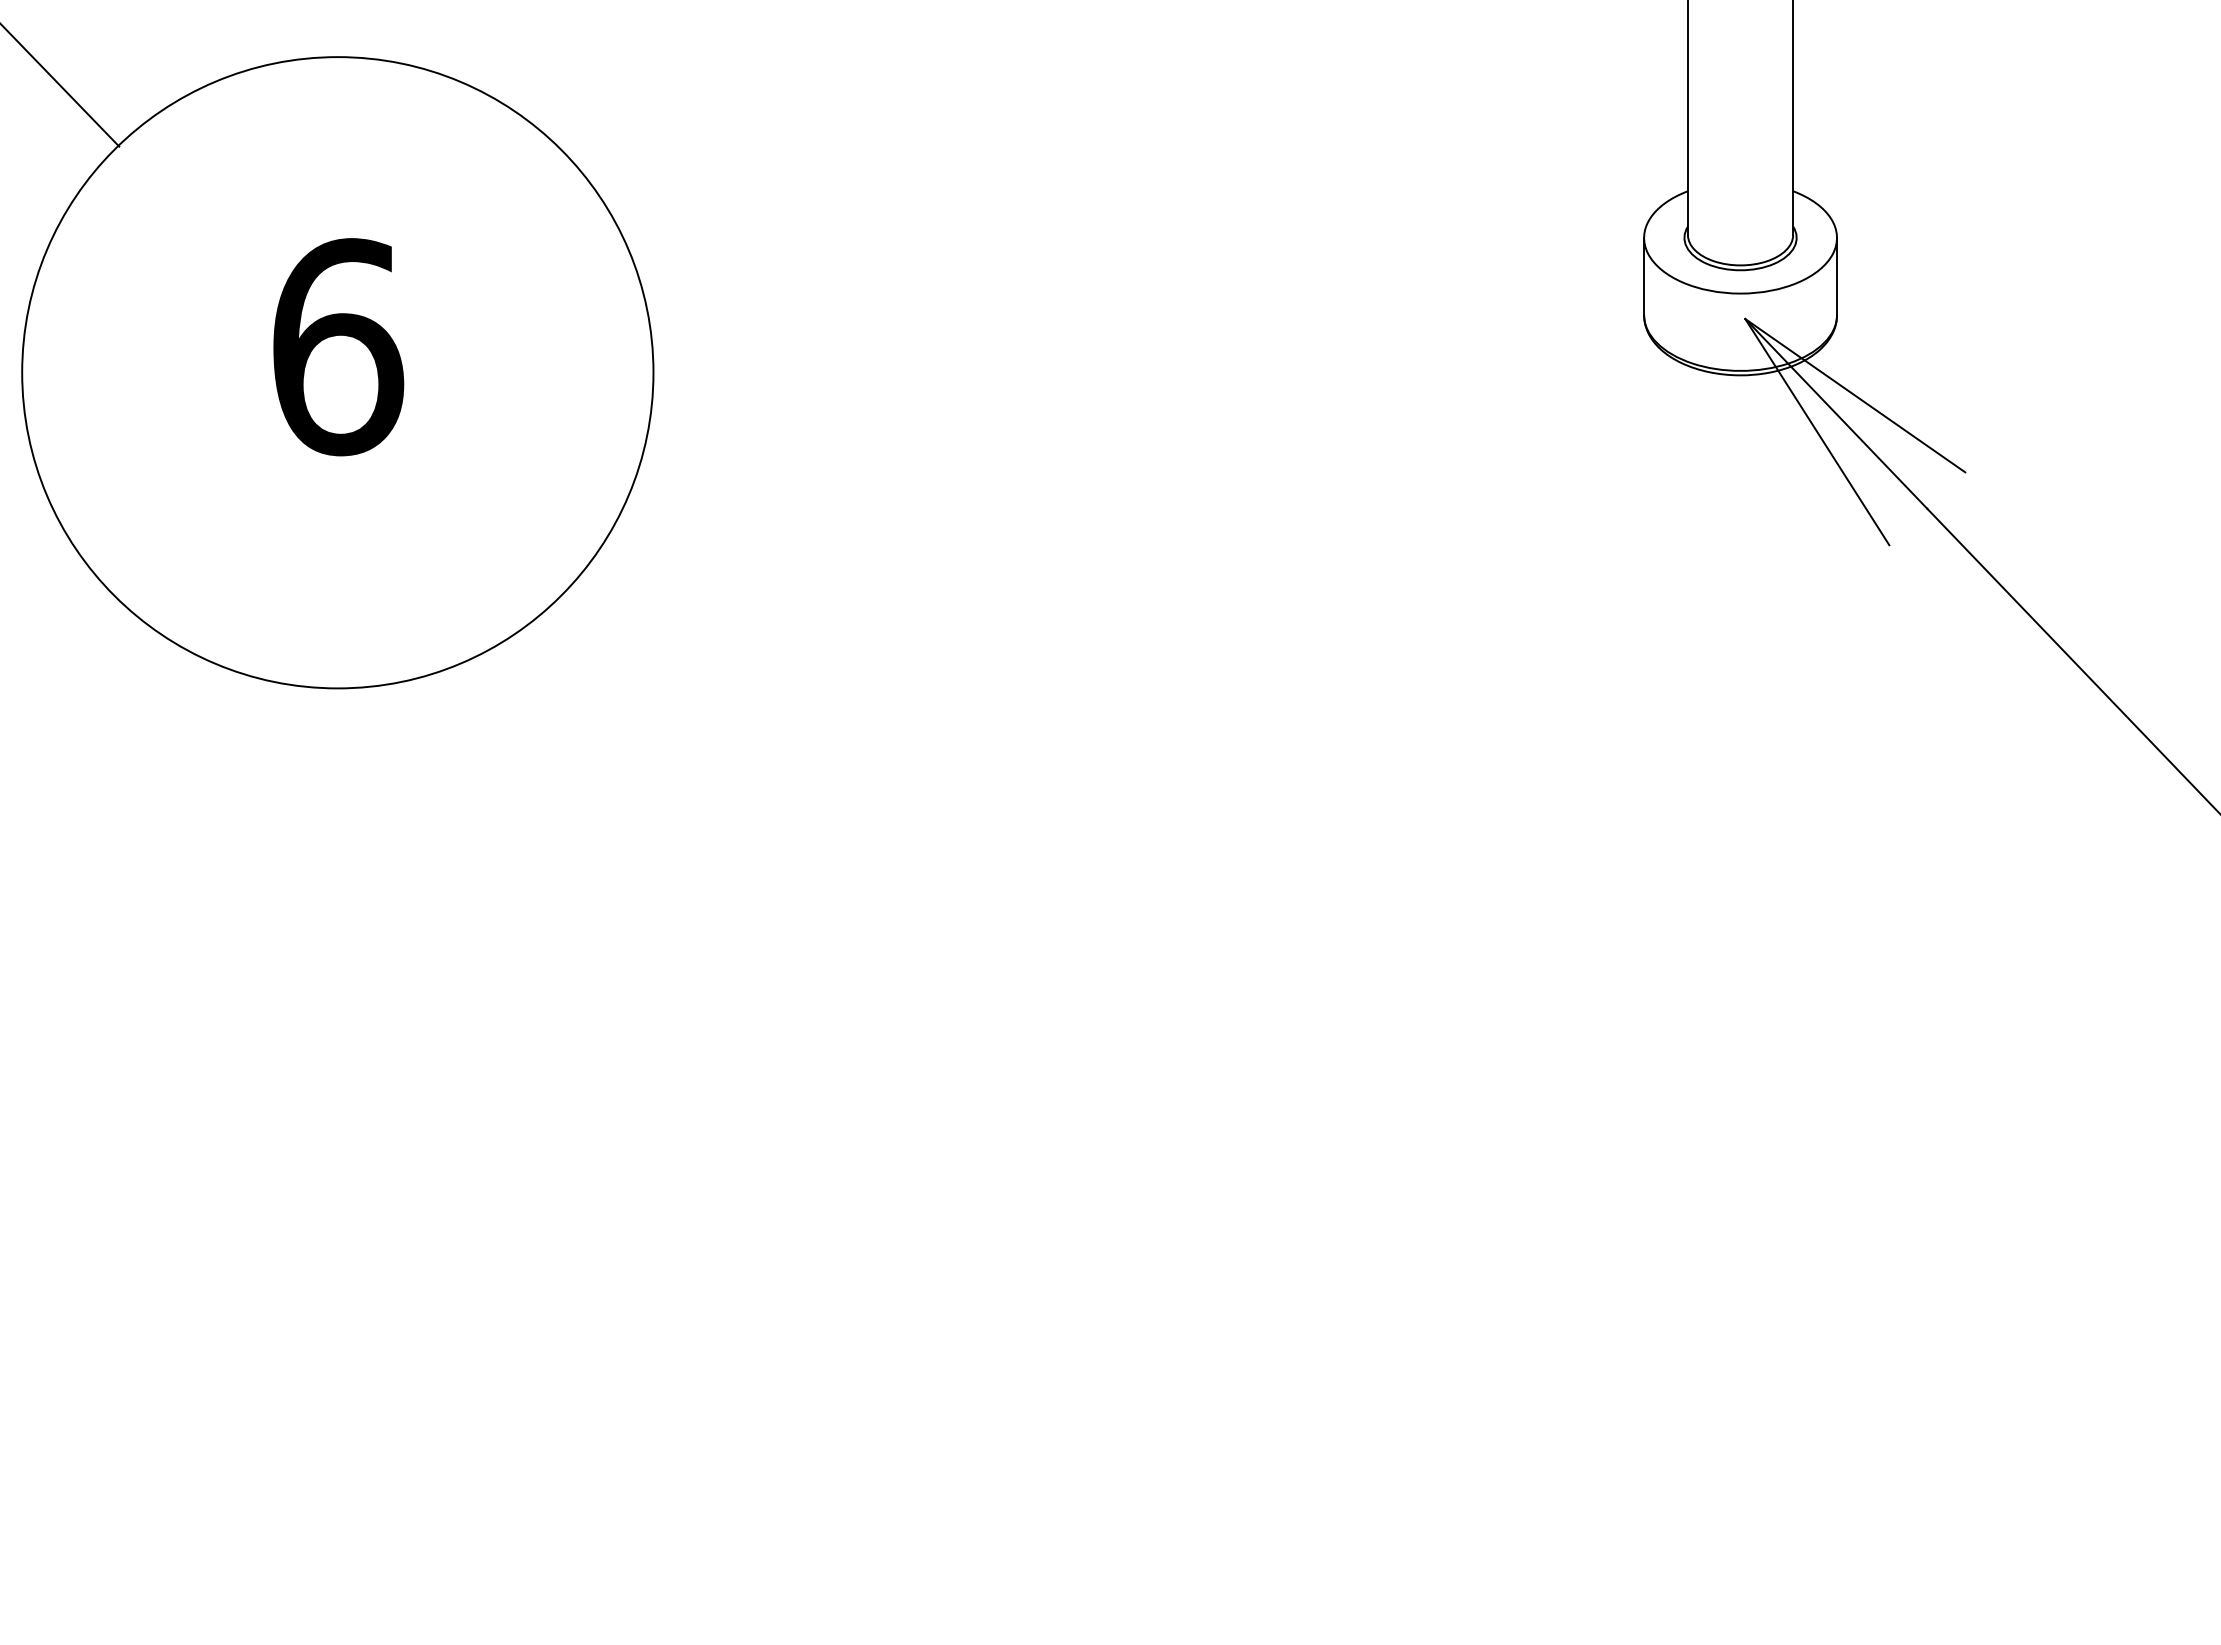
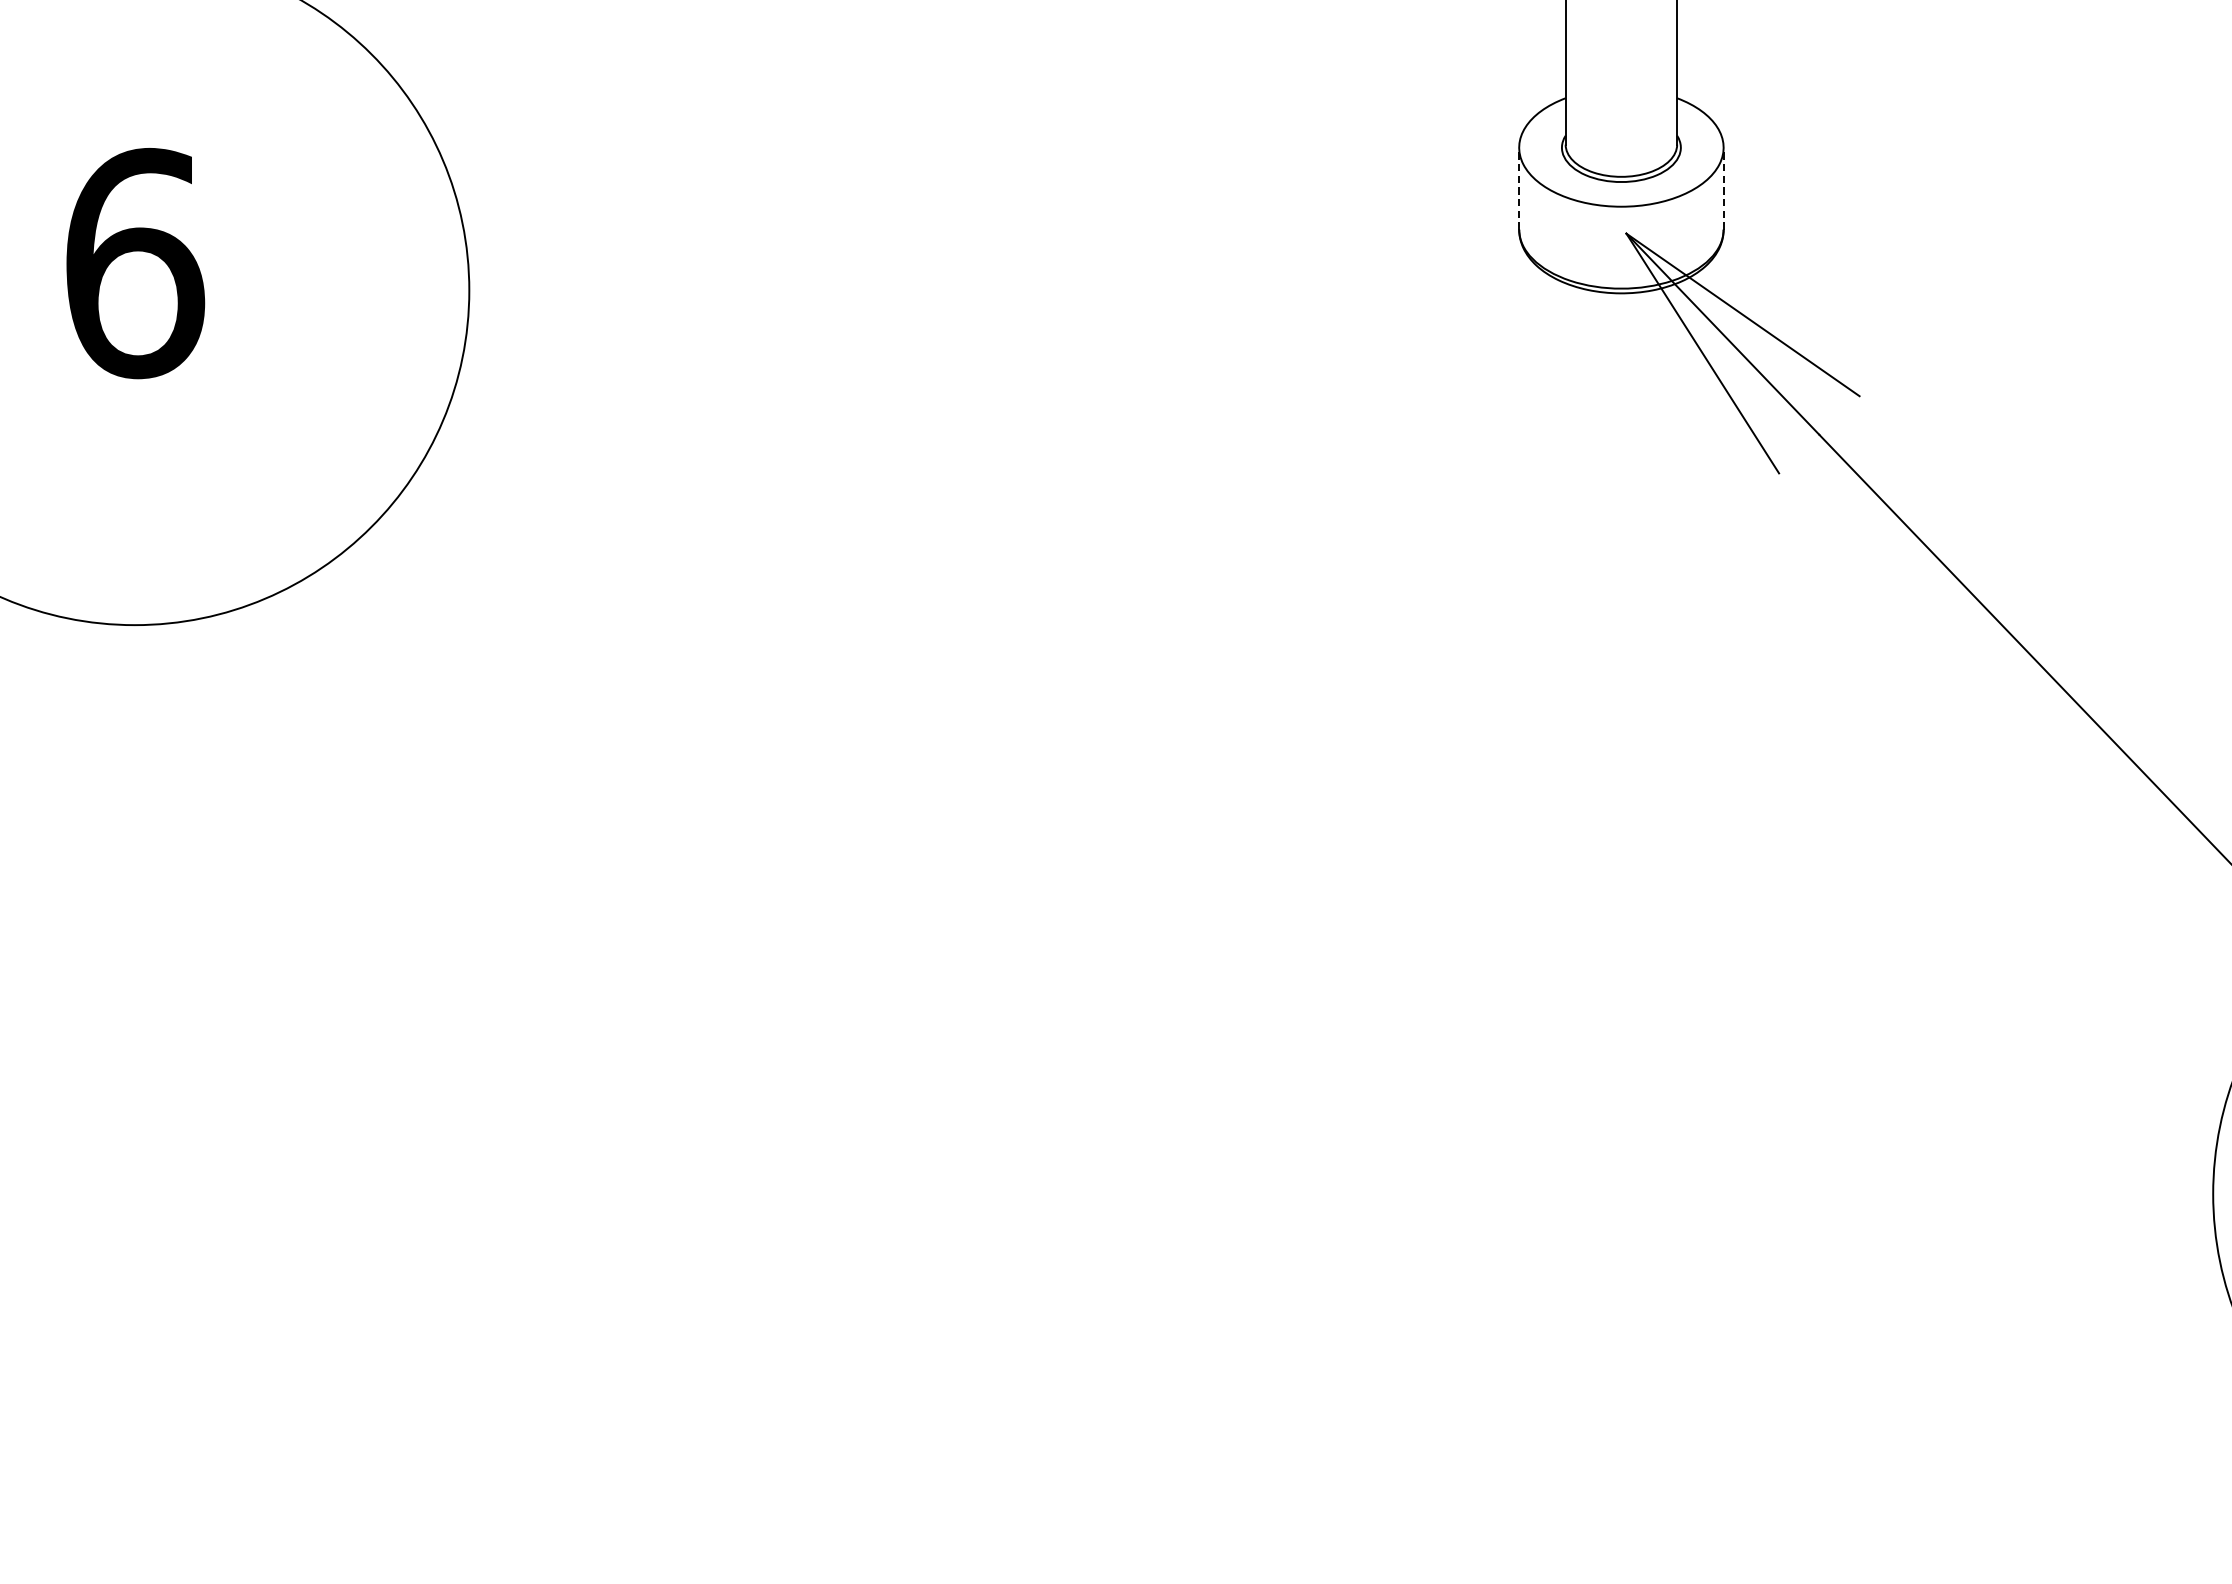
line: (1644, 276) -> (1519, 188), solid -> dashed
line: (1837, 276) -> (1724, 188), solid -> dashed

